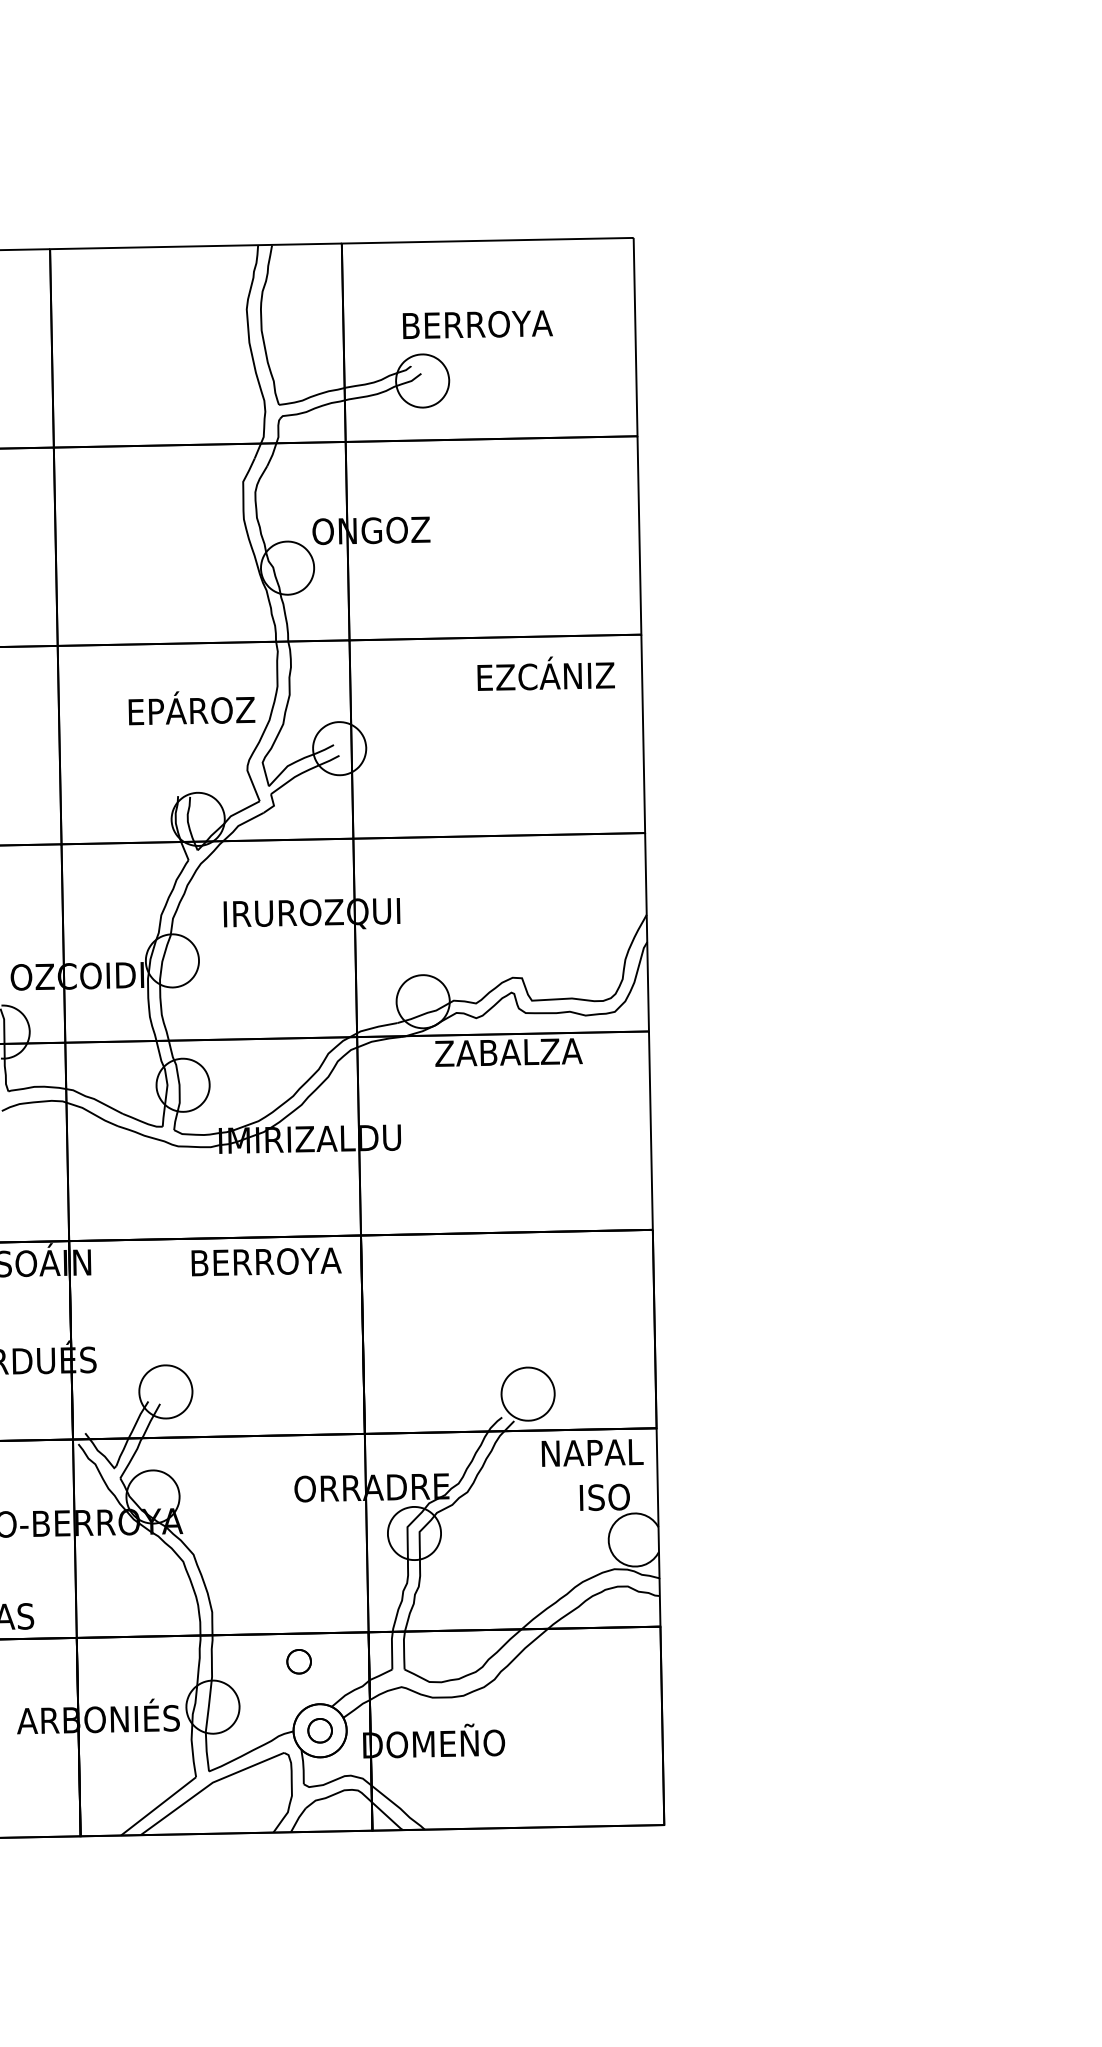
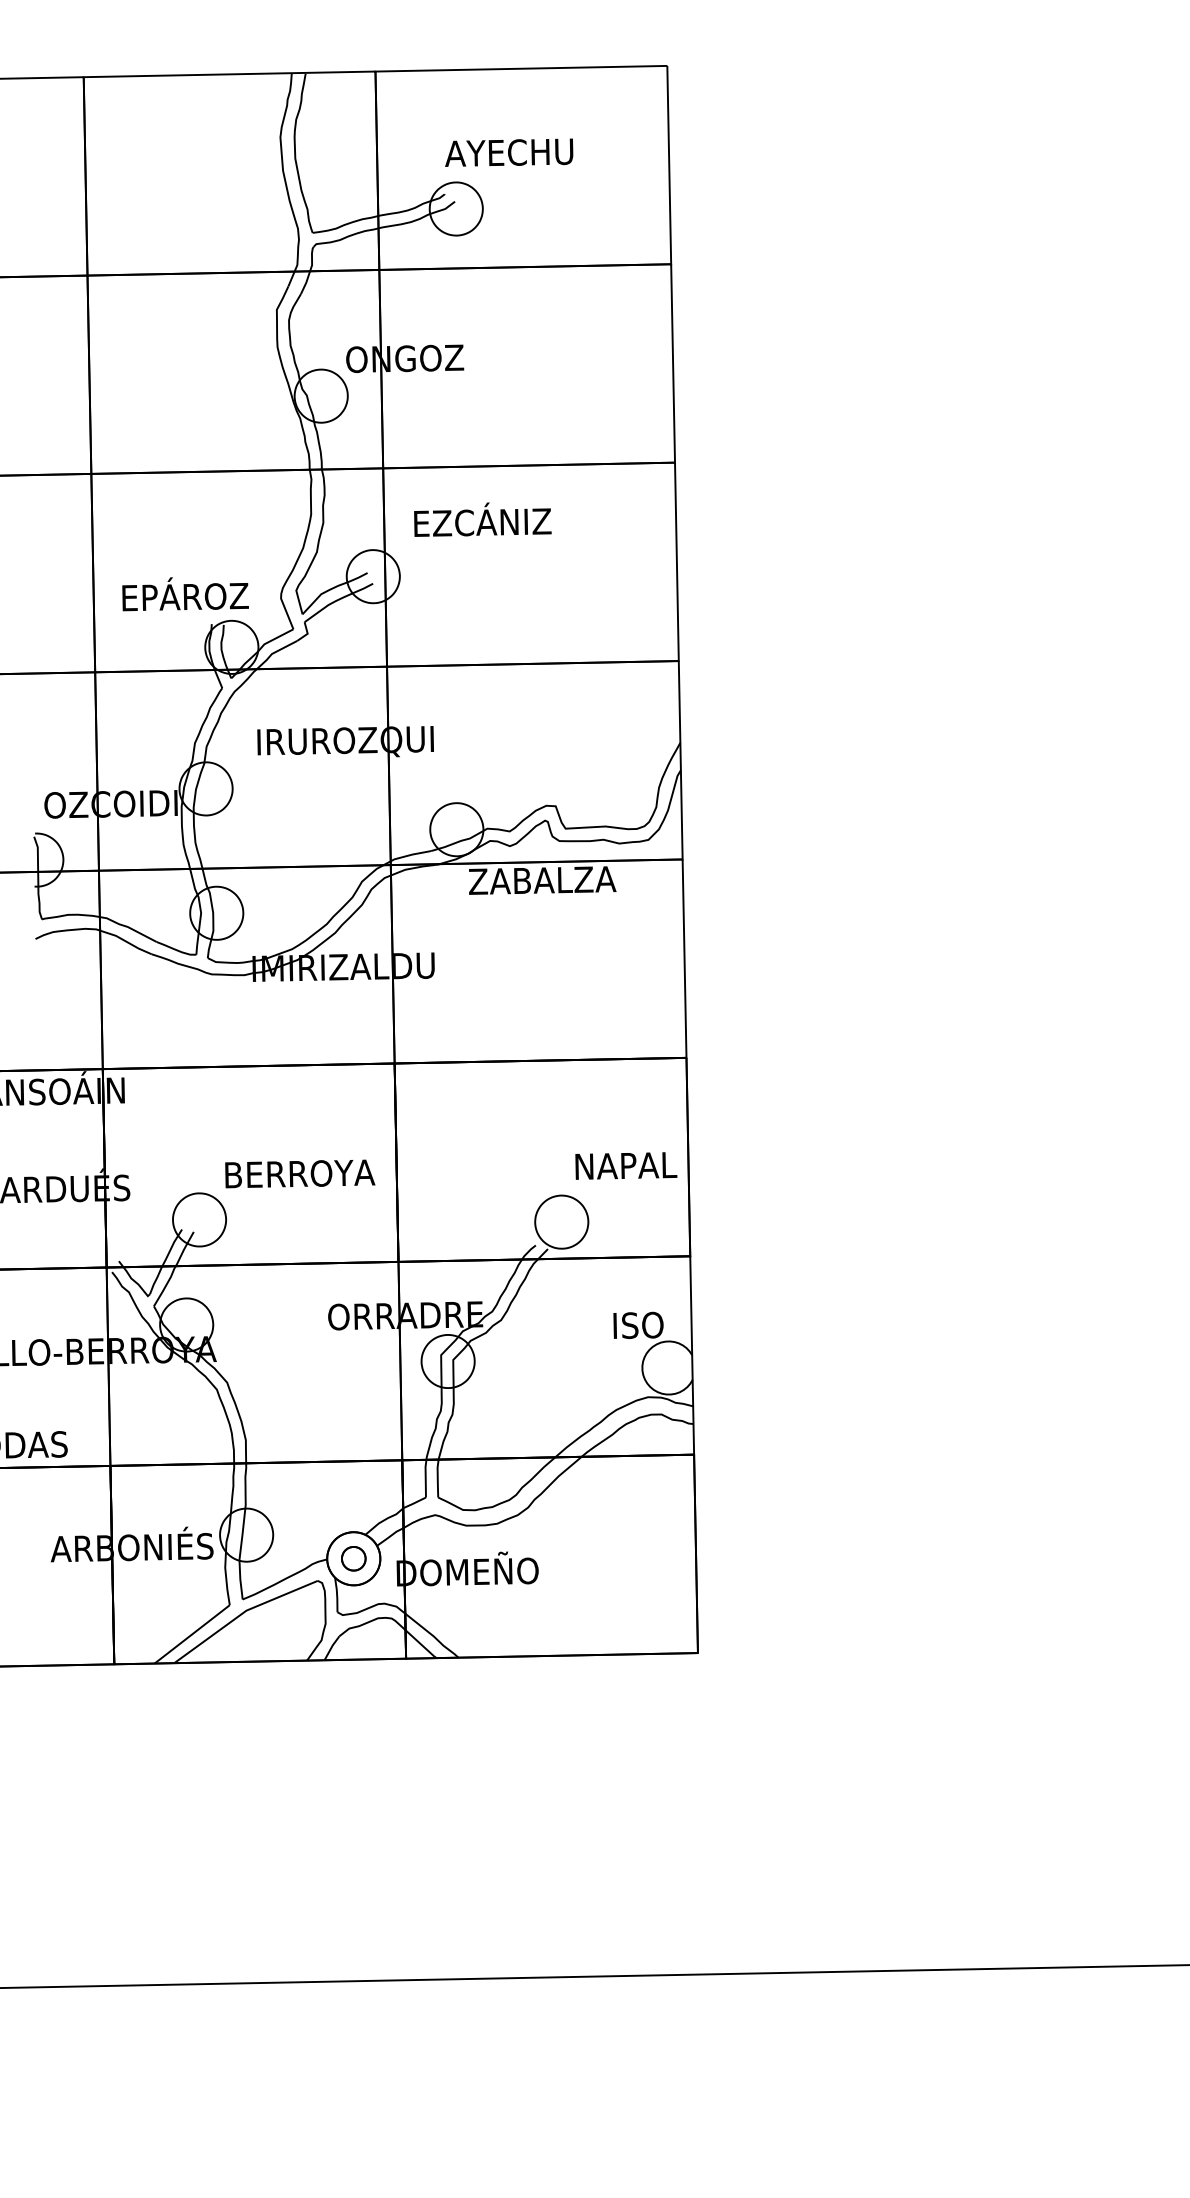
text: (477, 324) -> (511, 152), BERROYA -> AYECHU
text: (545, 673) -> (482, 519), moved
text: (191, 708) -> (185, 594), moved
text: (266, 1261) -> (300, 1173), moved
text: (592, 1452) -> (626, 1165), moved
part: (298, 1661) -> (332, 1489), removed

